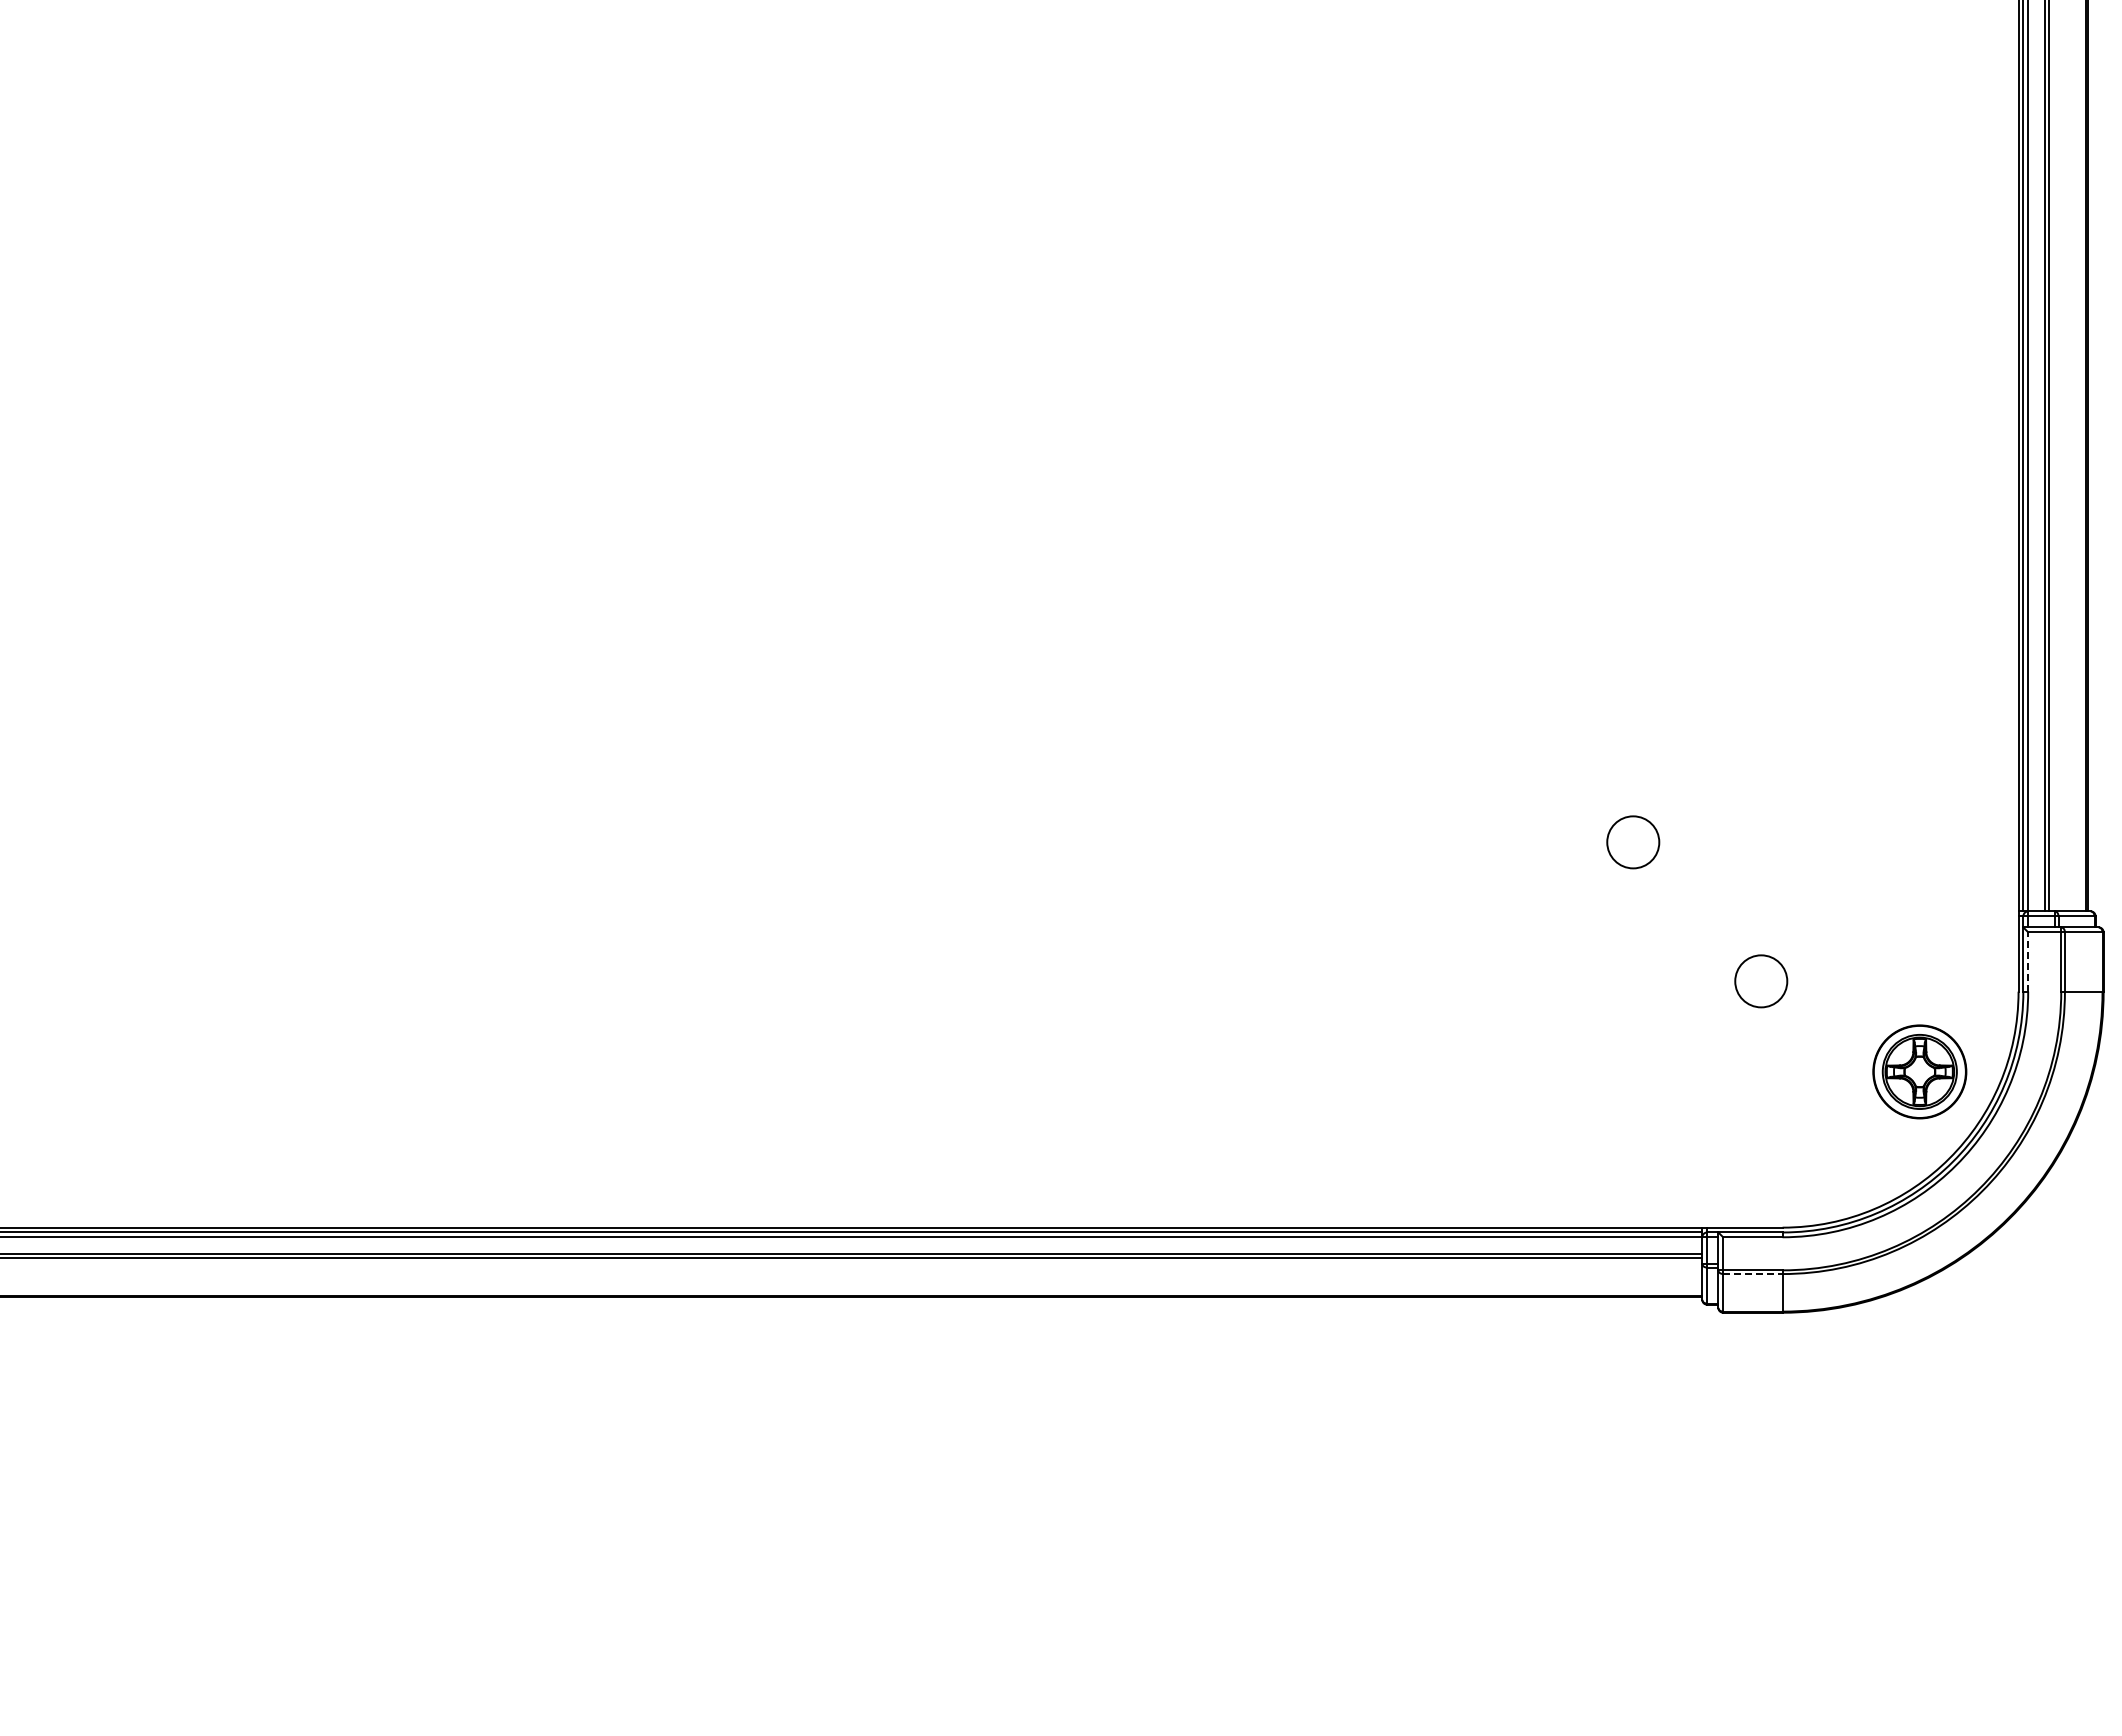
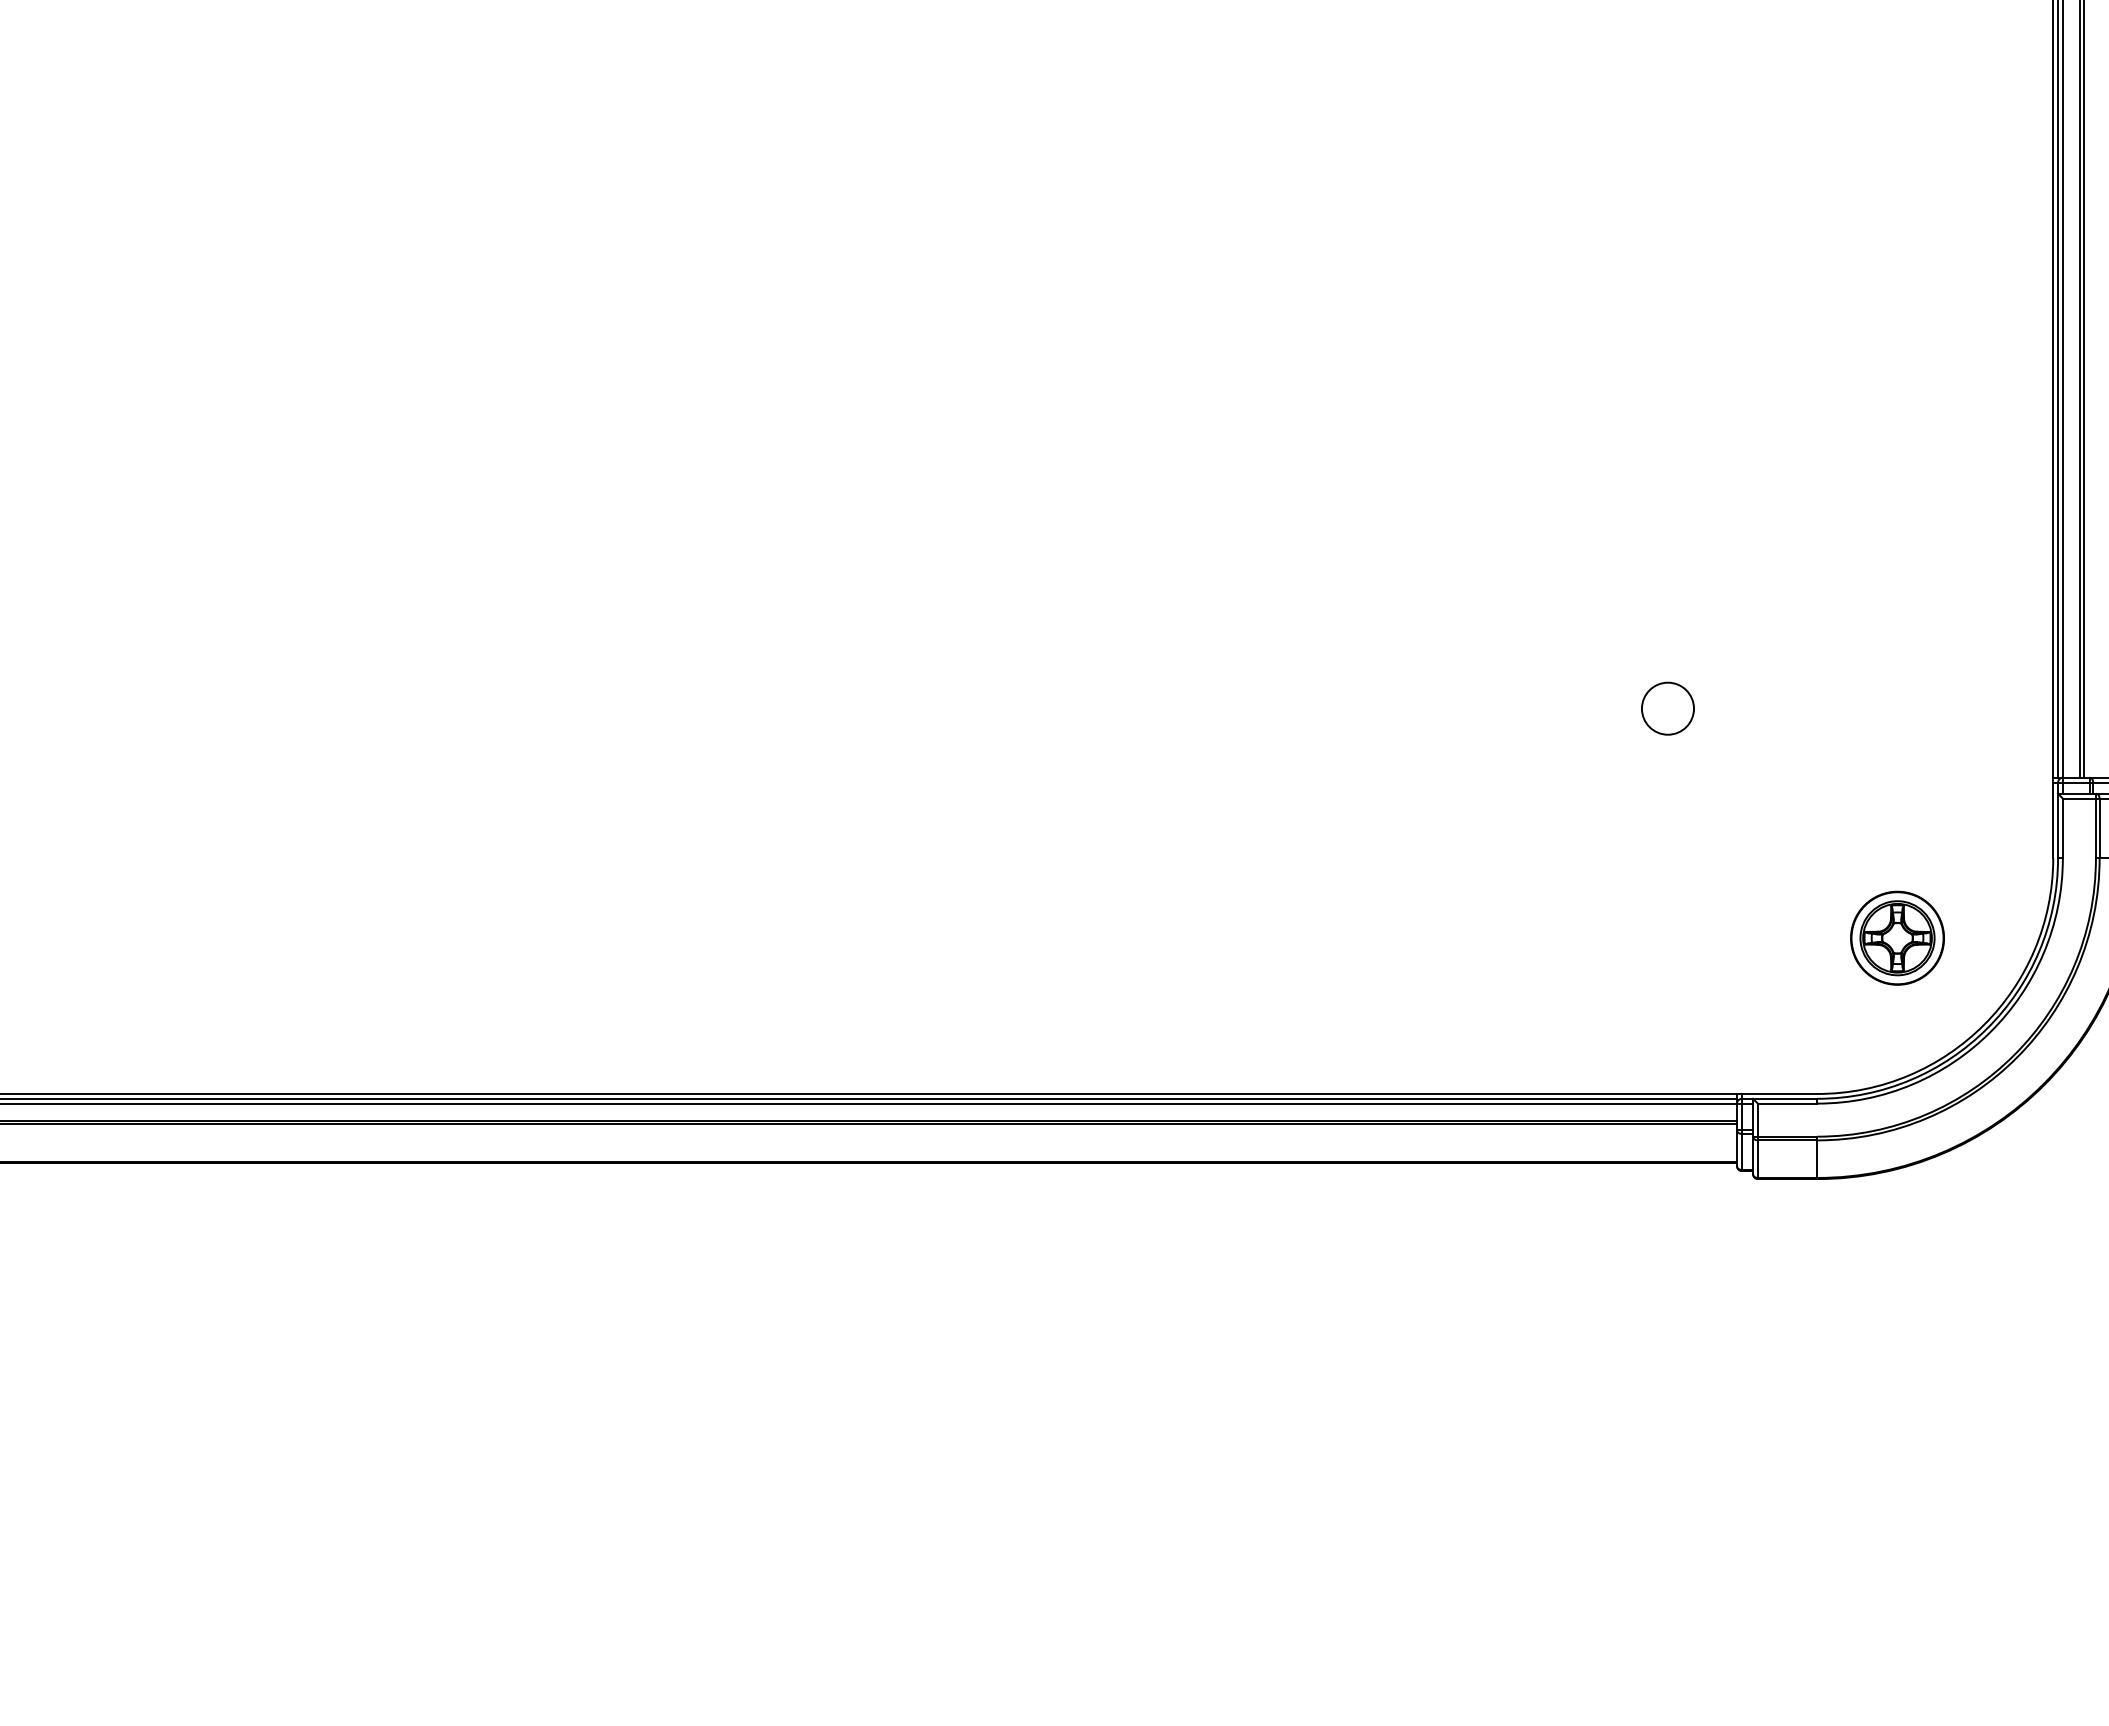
line: (2028, 961) -> (2063, 827), dashed -> solid
circle: (1761, 981) -> (1796, 847), removed
part: (1919, 1071) -> (1897, 937), moved
line: (1752, 1274) -> (1787, 1140), dashed -> solid

